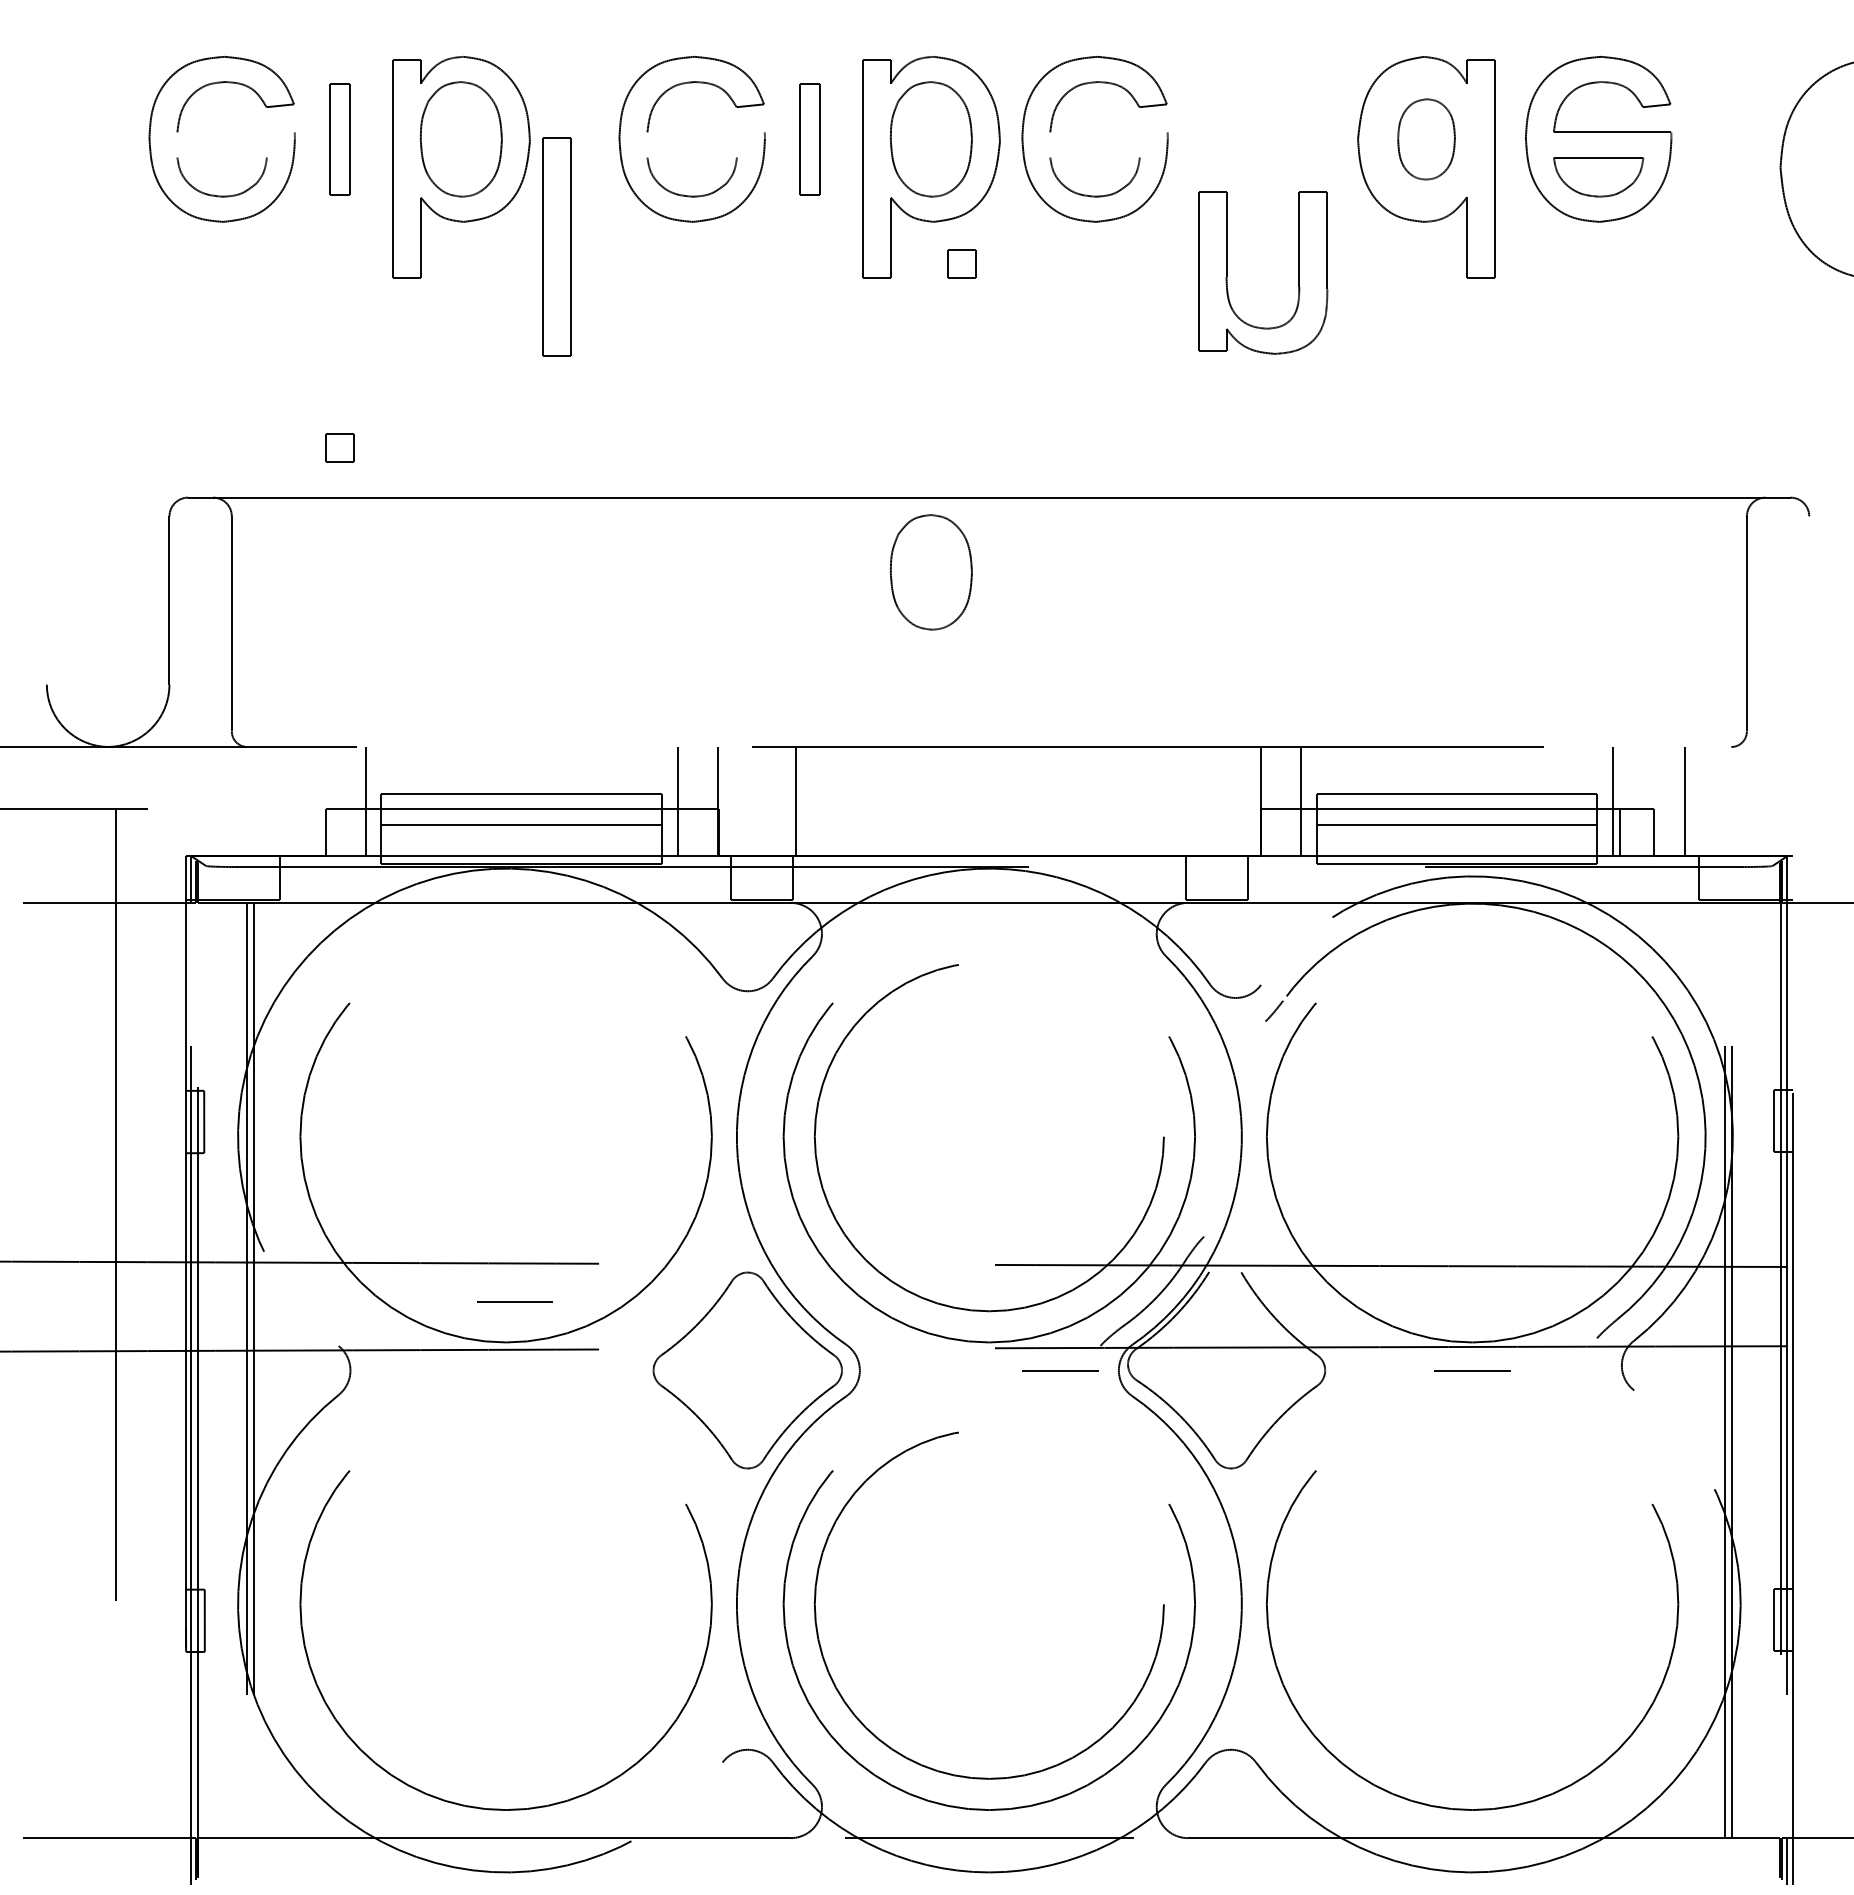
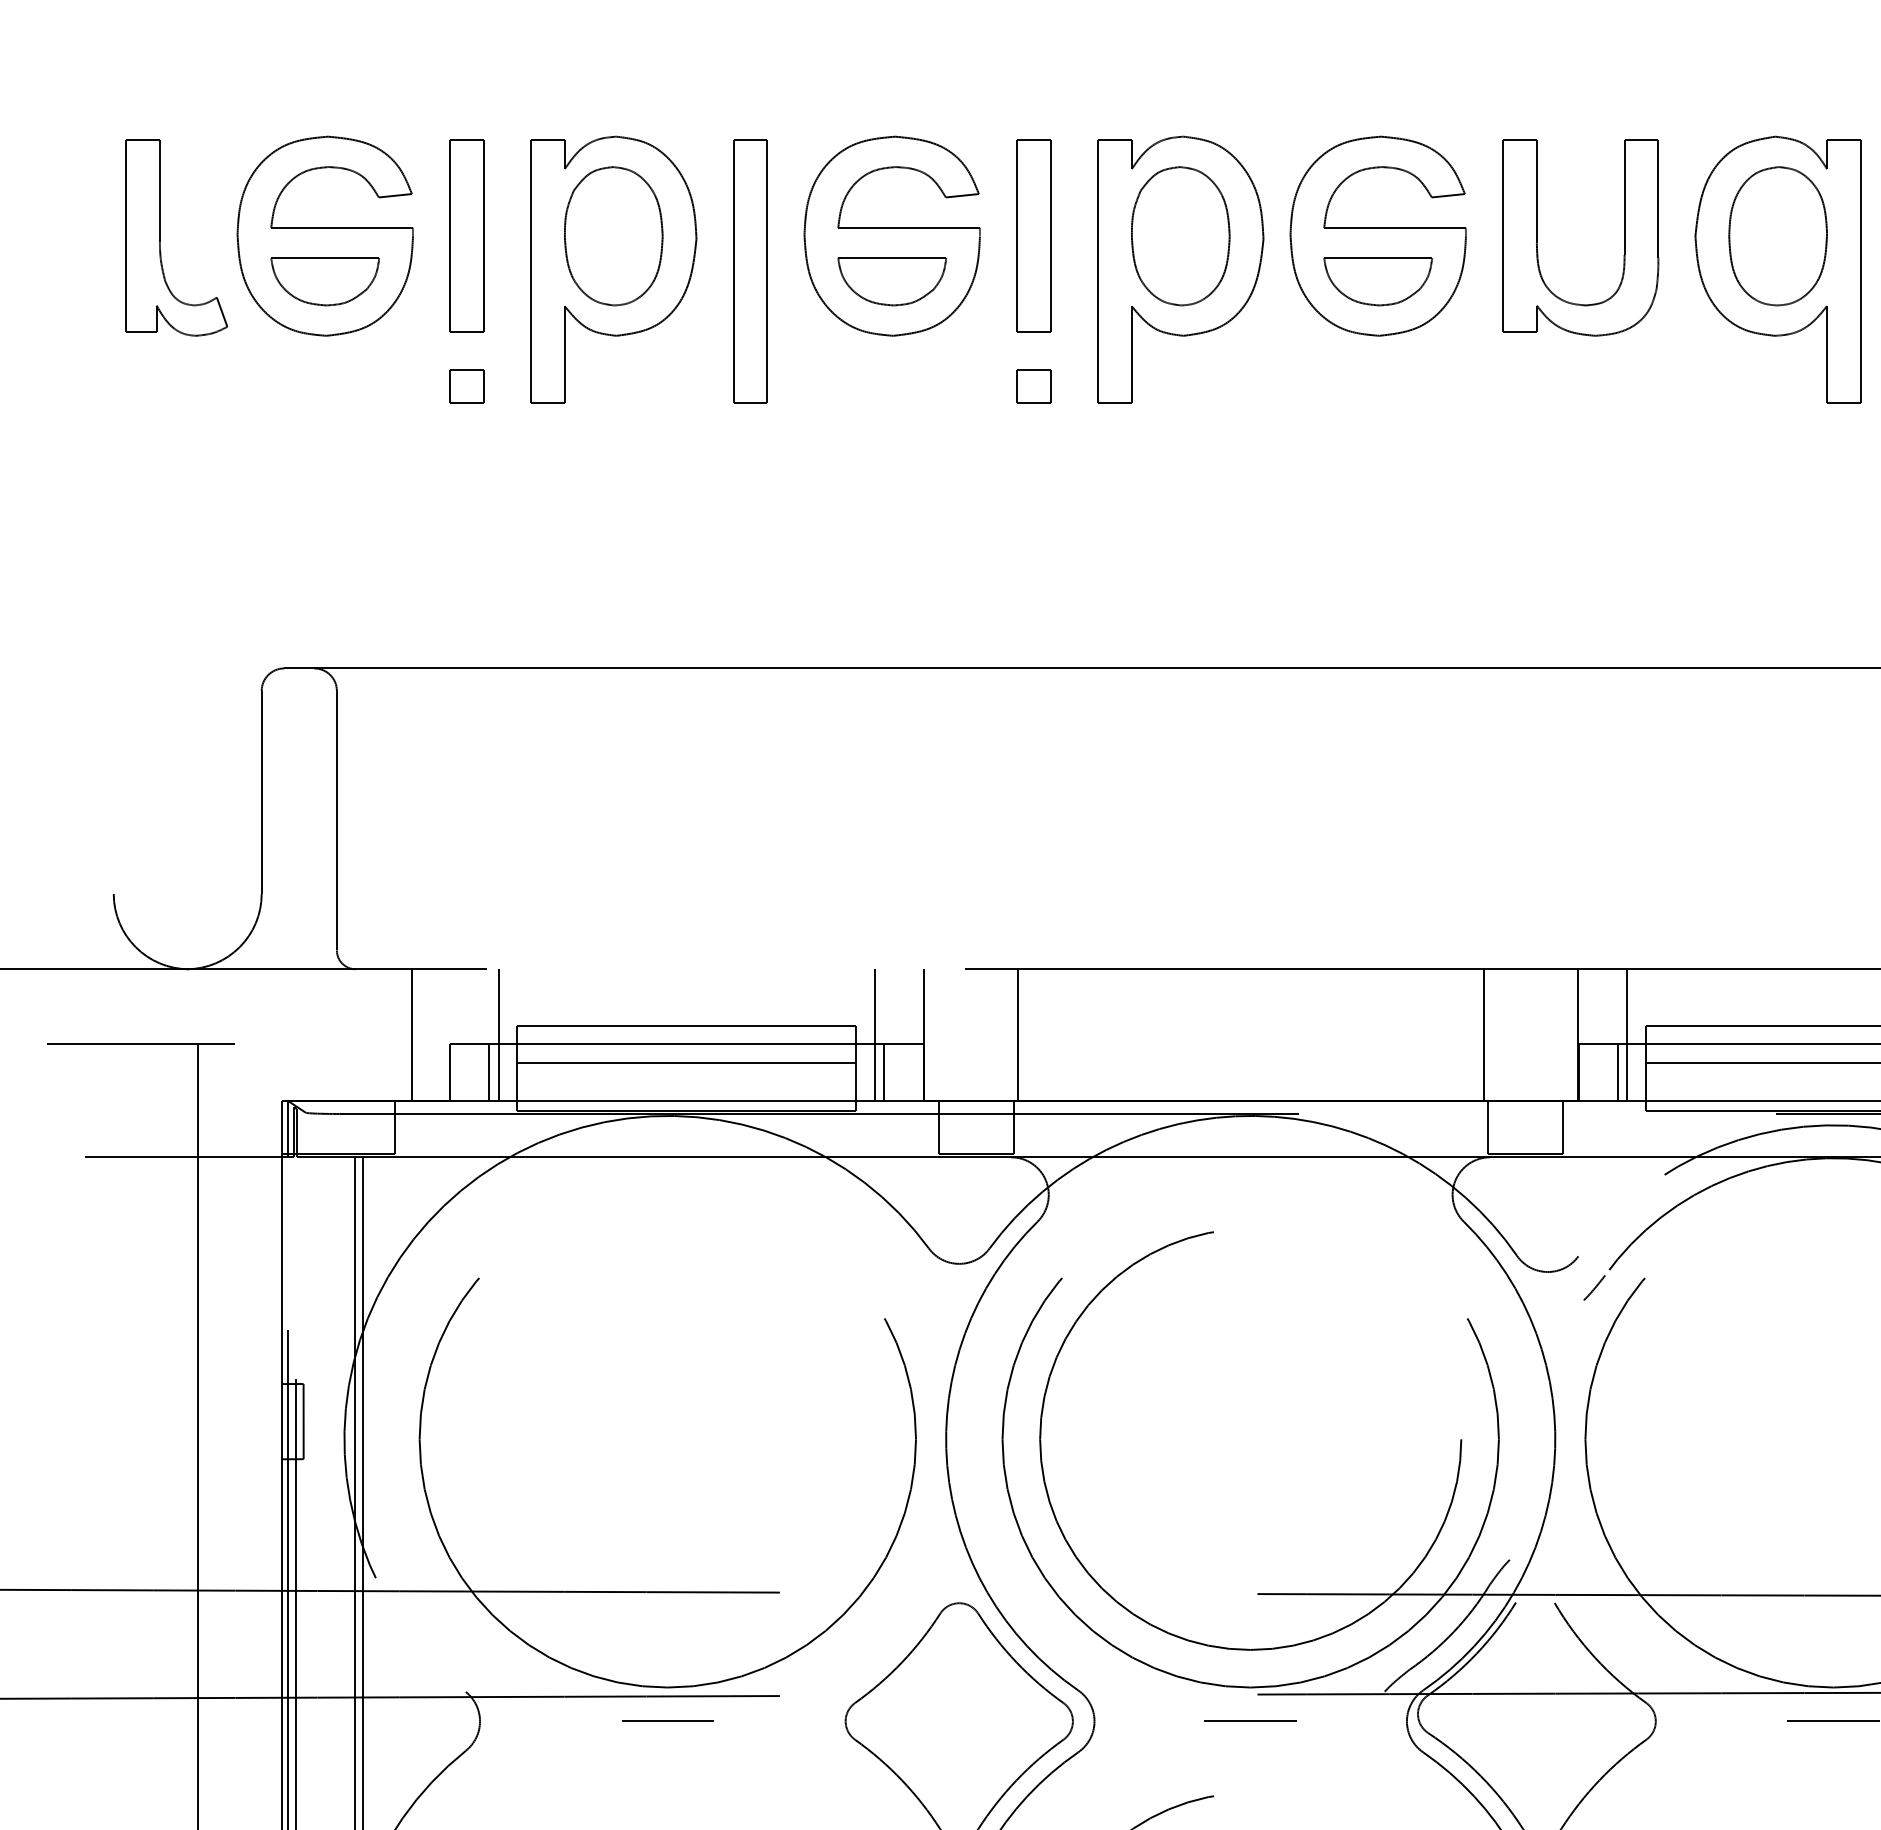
line: (235, 132) -> (341, 227), added
line: (705, 132) -> (908, 227), added
line: (1108, 132) -> (1394, 227), added
part: (339, 139) -> (466, 236), size x1.43
part: (809, 139) -> (1033, 236), size x1.43
part: (1426, 139) -> (1778, 236), size x1.43
part: (85, 140) -> (160, 237), added
line: (221, 157) -> (324, 258), added
line: (691, 157) -> (891, 258), added
line: (1094, 157) -> (1377, 258), added
part: (556, 246) -> (750, 271), moved
part: (961, 263) -> (1033, 385), moved
part: (1298, 272) -> (1623, 237), moved
part: (339, 447) -> (466, 385), moved
part: (931, 572) -> (1180, 758), removed
line: (294, 801) -> (412, 1034), added
line: (1182, 801) -> (1483, 1034), added
line: (358, 832) -> (489, 1072), added
line: (685, 832) -> (884, 1072), added
line: (1293, 832) -> (1617, 1072), added
line: (514, 1301) -> (667, 1721), moved
line: (1060, 1370) -> (1250, 1721), moved

